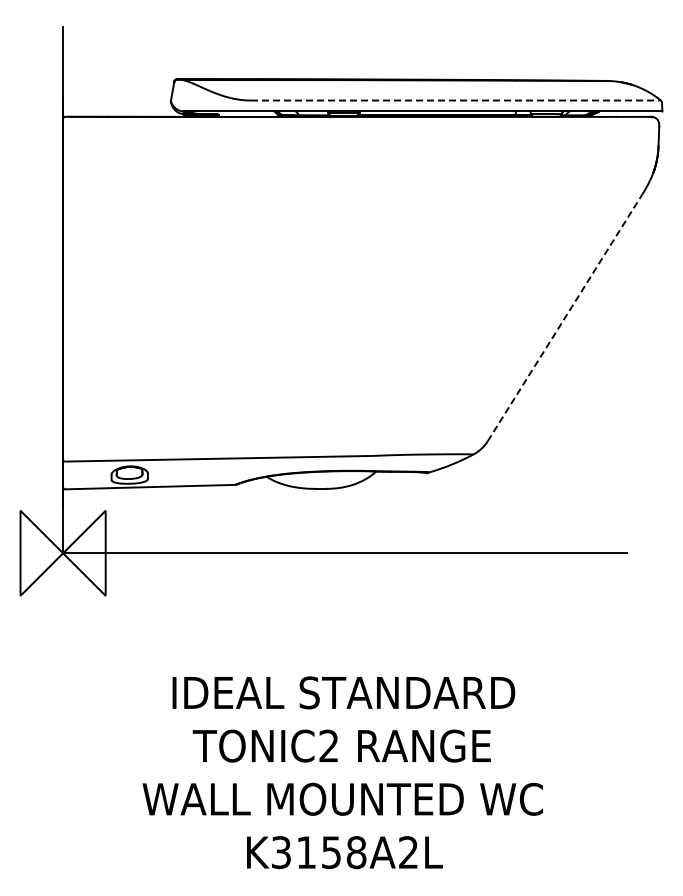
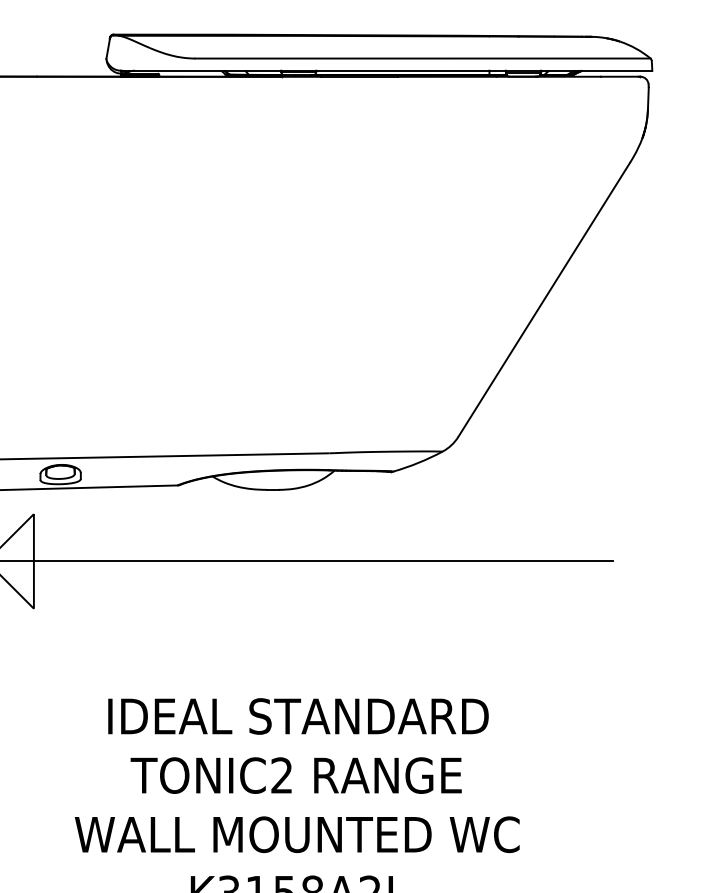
line: (455, 100) -> (422, 58), dashed -> solid
line: (565, 317) -> (544, 299), dashed -> solid

